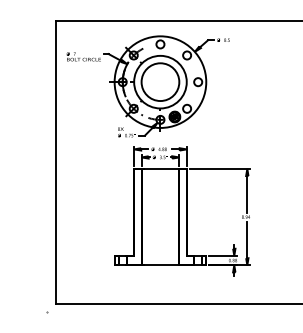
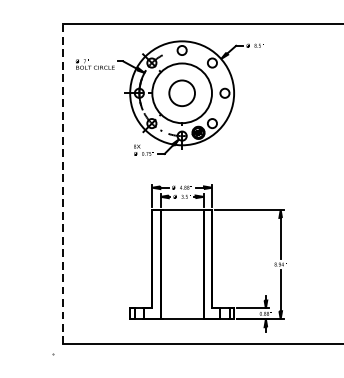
circle: (160, 82) -> (182, 93), size x0.6
line: (55, 161) -> (63, 183), solid -> dashed
part: (182, 211) -> (207, 258), moved

